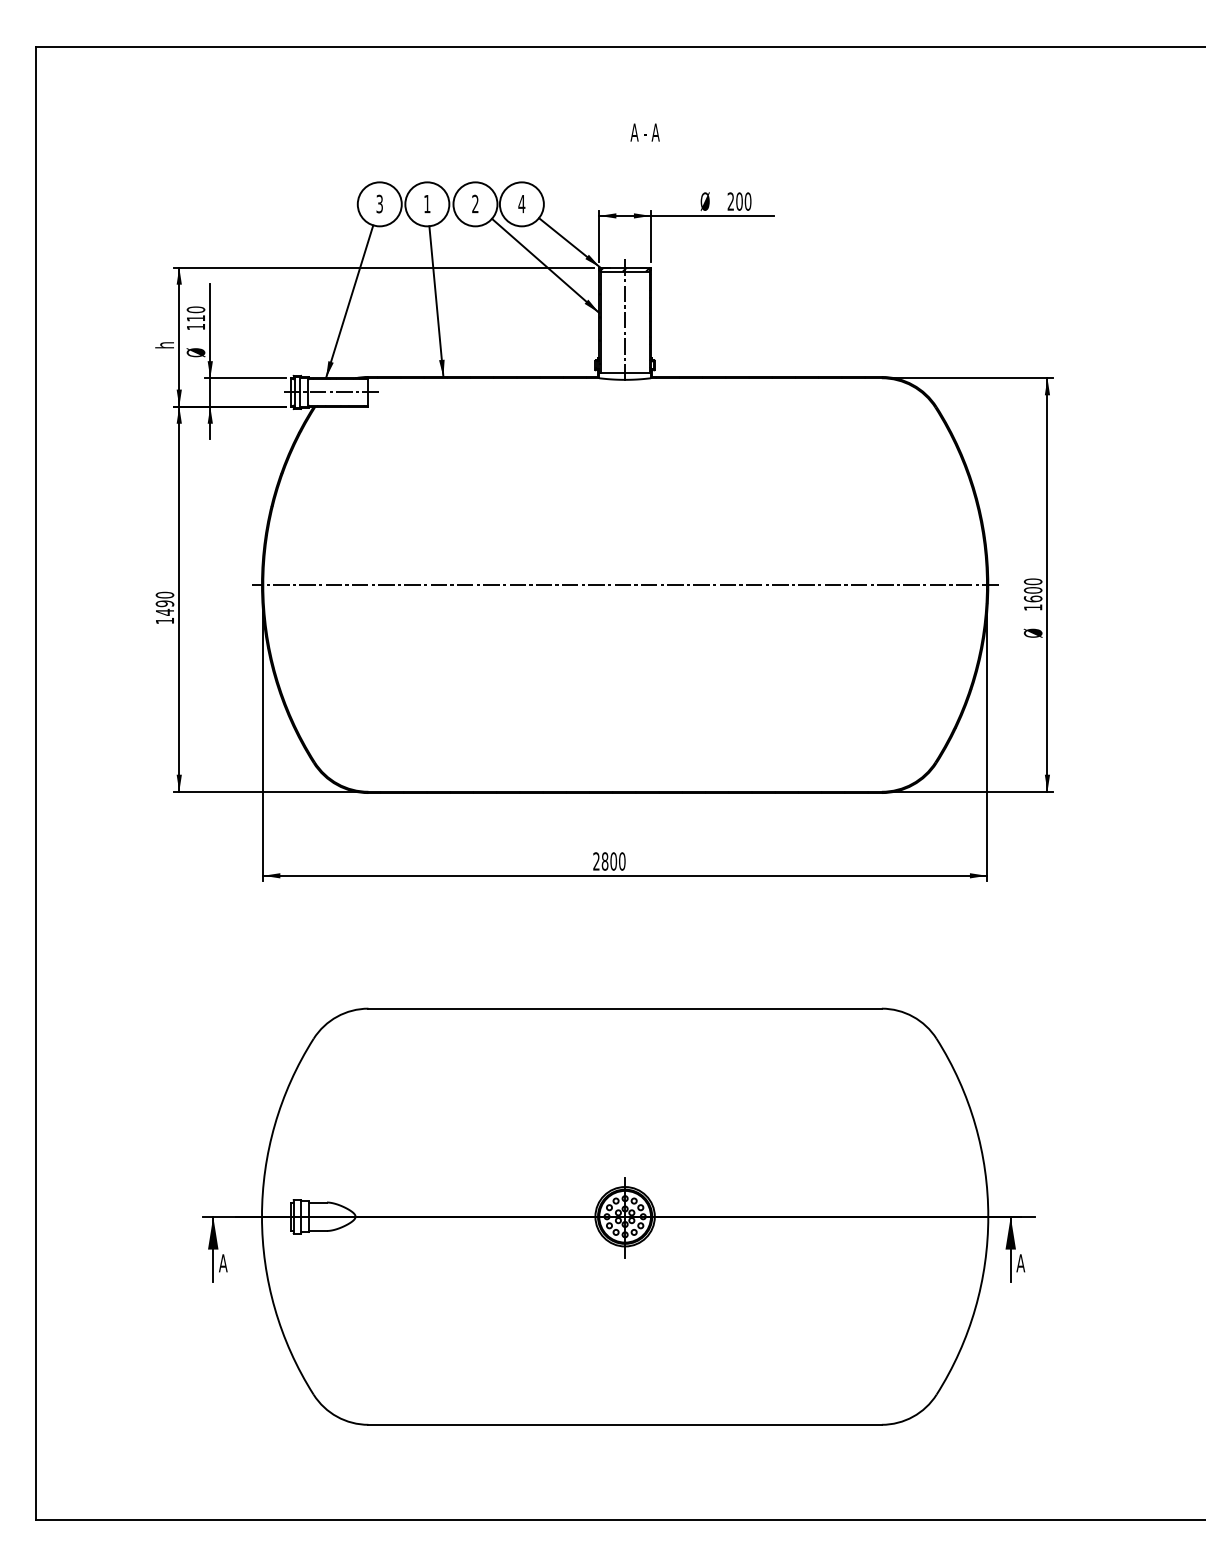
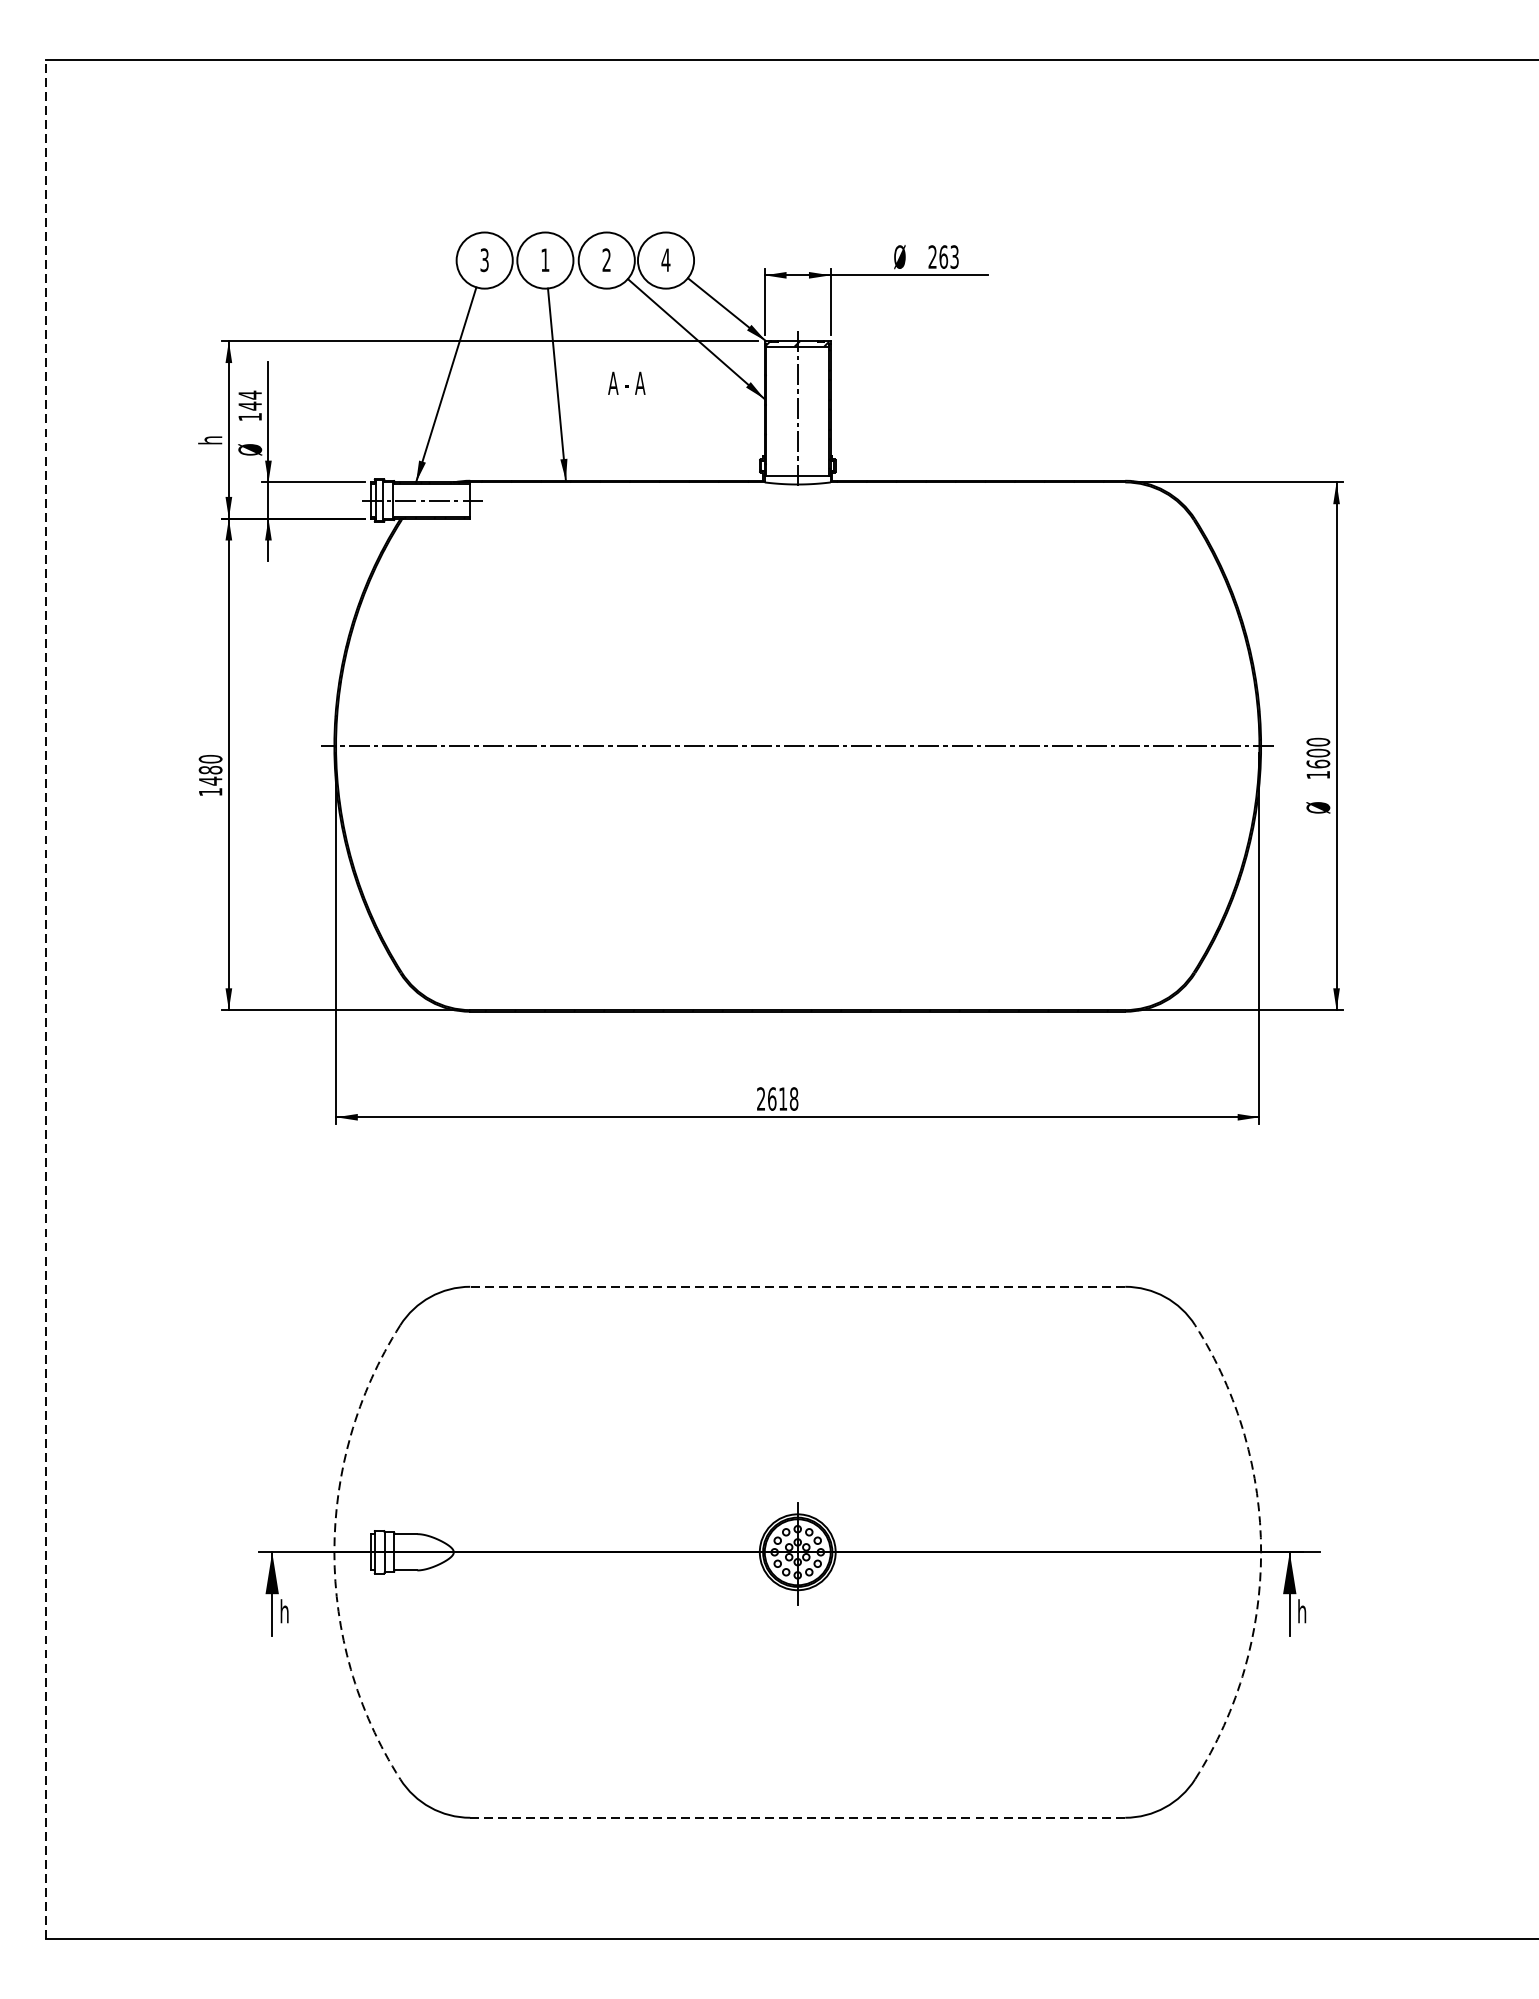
text: (644, 132) -> (625, 383), moved
text: (743, 201) -> (948, 256), 200 -> 263
text: (195, 313) -> (249, 399), 110 -> 144
text: (165, 603) -> (211, 769), 1490 -> 1480
line: (36, 783) -> (46, 999), solid -> dashed
text: (613, 861) -> (782, 1099), 2800 -> 2618
line: (625, 1008) -> (798, 1286), solid -> dashed
arc: (261, 1216) -> (333, 1551), solid -> dashed
arc: (988, 1216) -> (1261, 1551), solid -> dashed
text: (223, 1262) -> (285, 1610), A -> h
text: (1020, 1262) -> (1302, 1610), A -> h
line: (625, 1424) -> (798, 1817), solid -> dashed

